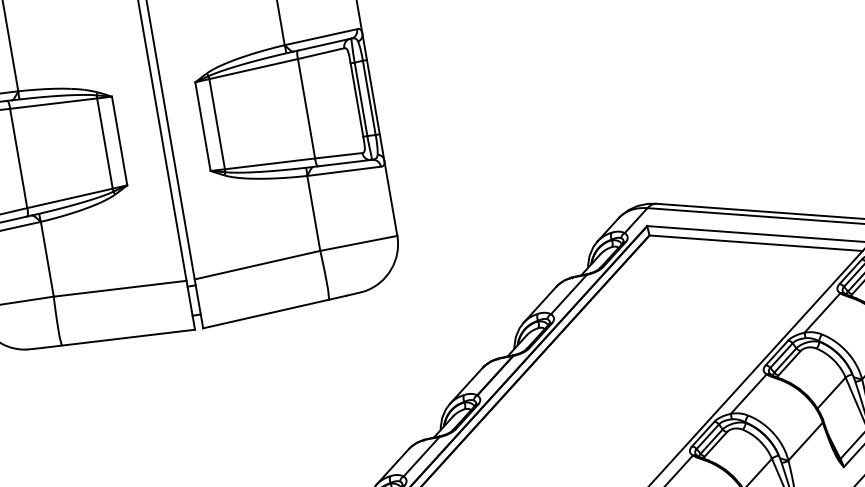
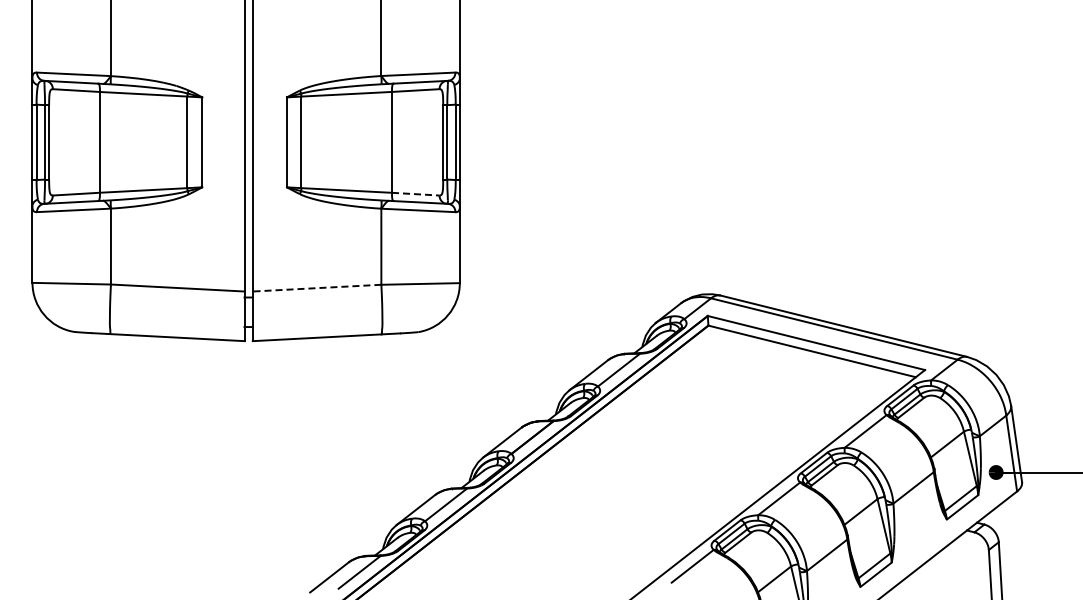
line: (338, 156) -> (415, 194), solid -> dashed
line: (256, 265) -> (316, 288), solid -> dashed

